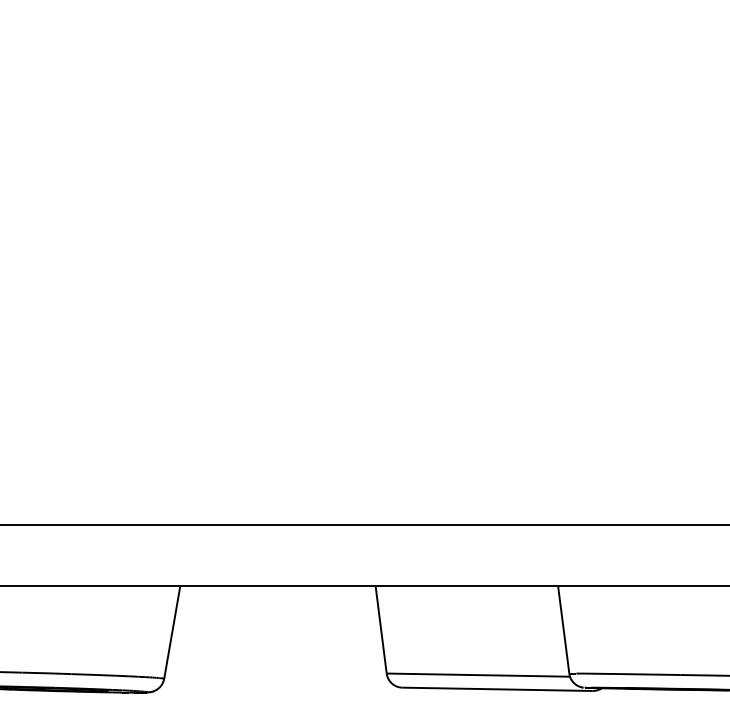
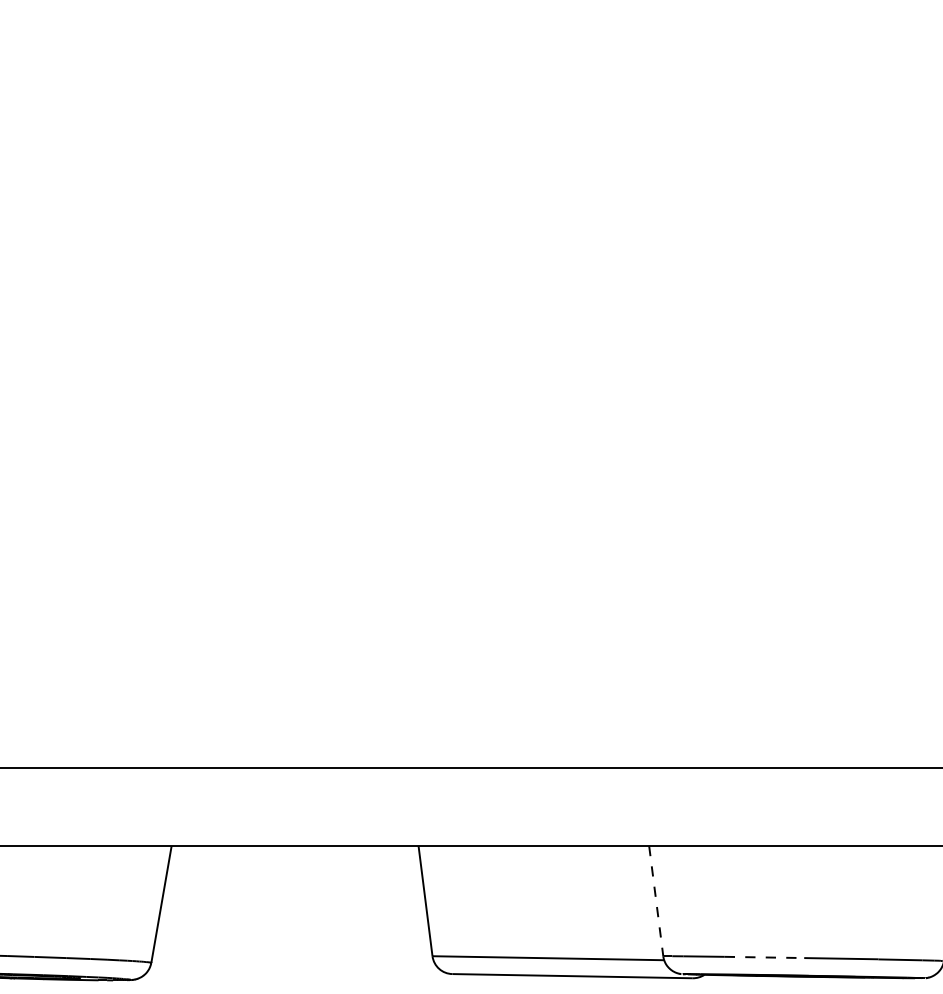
line: (563, 630) -> (656, 901), solid -> dashed
line: (649, 674) -> (764, 957), solid -> dashed

